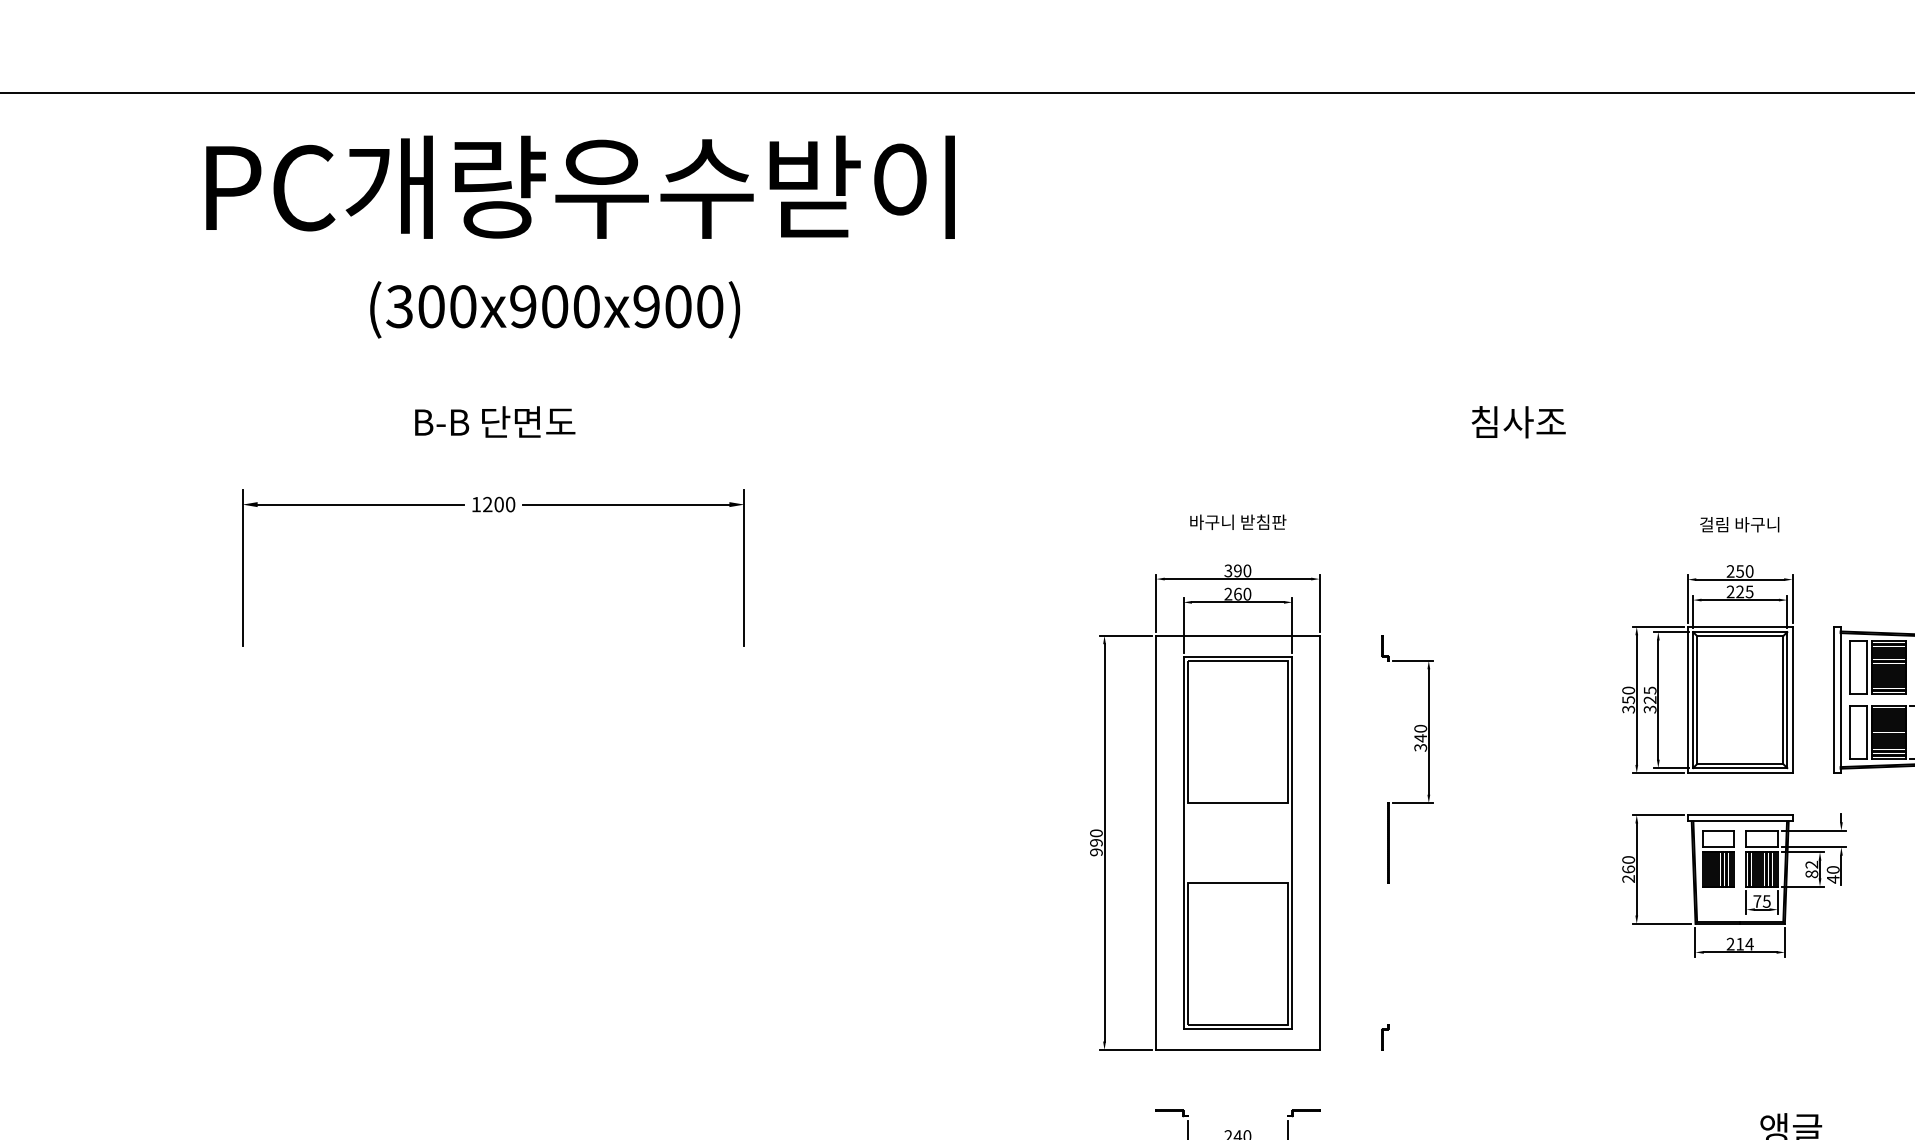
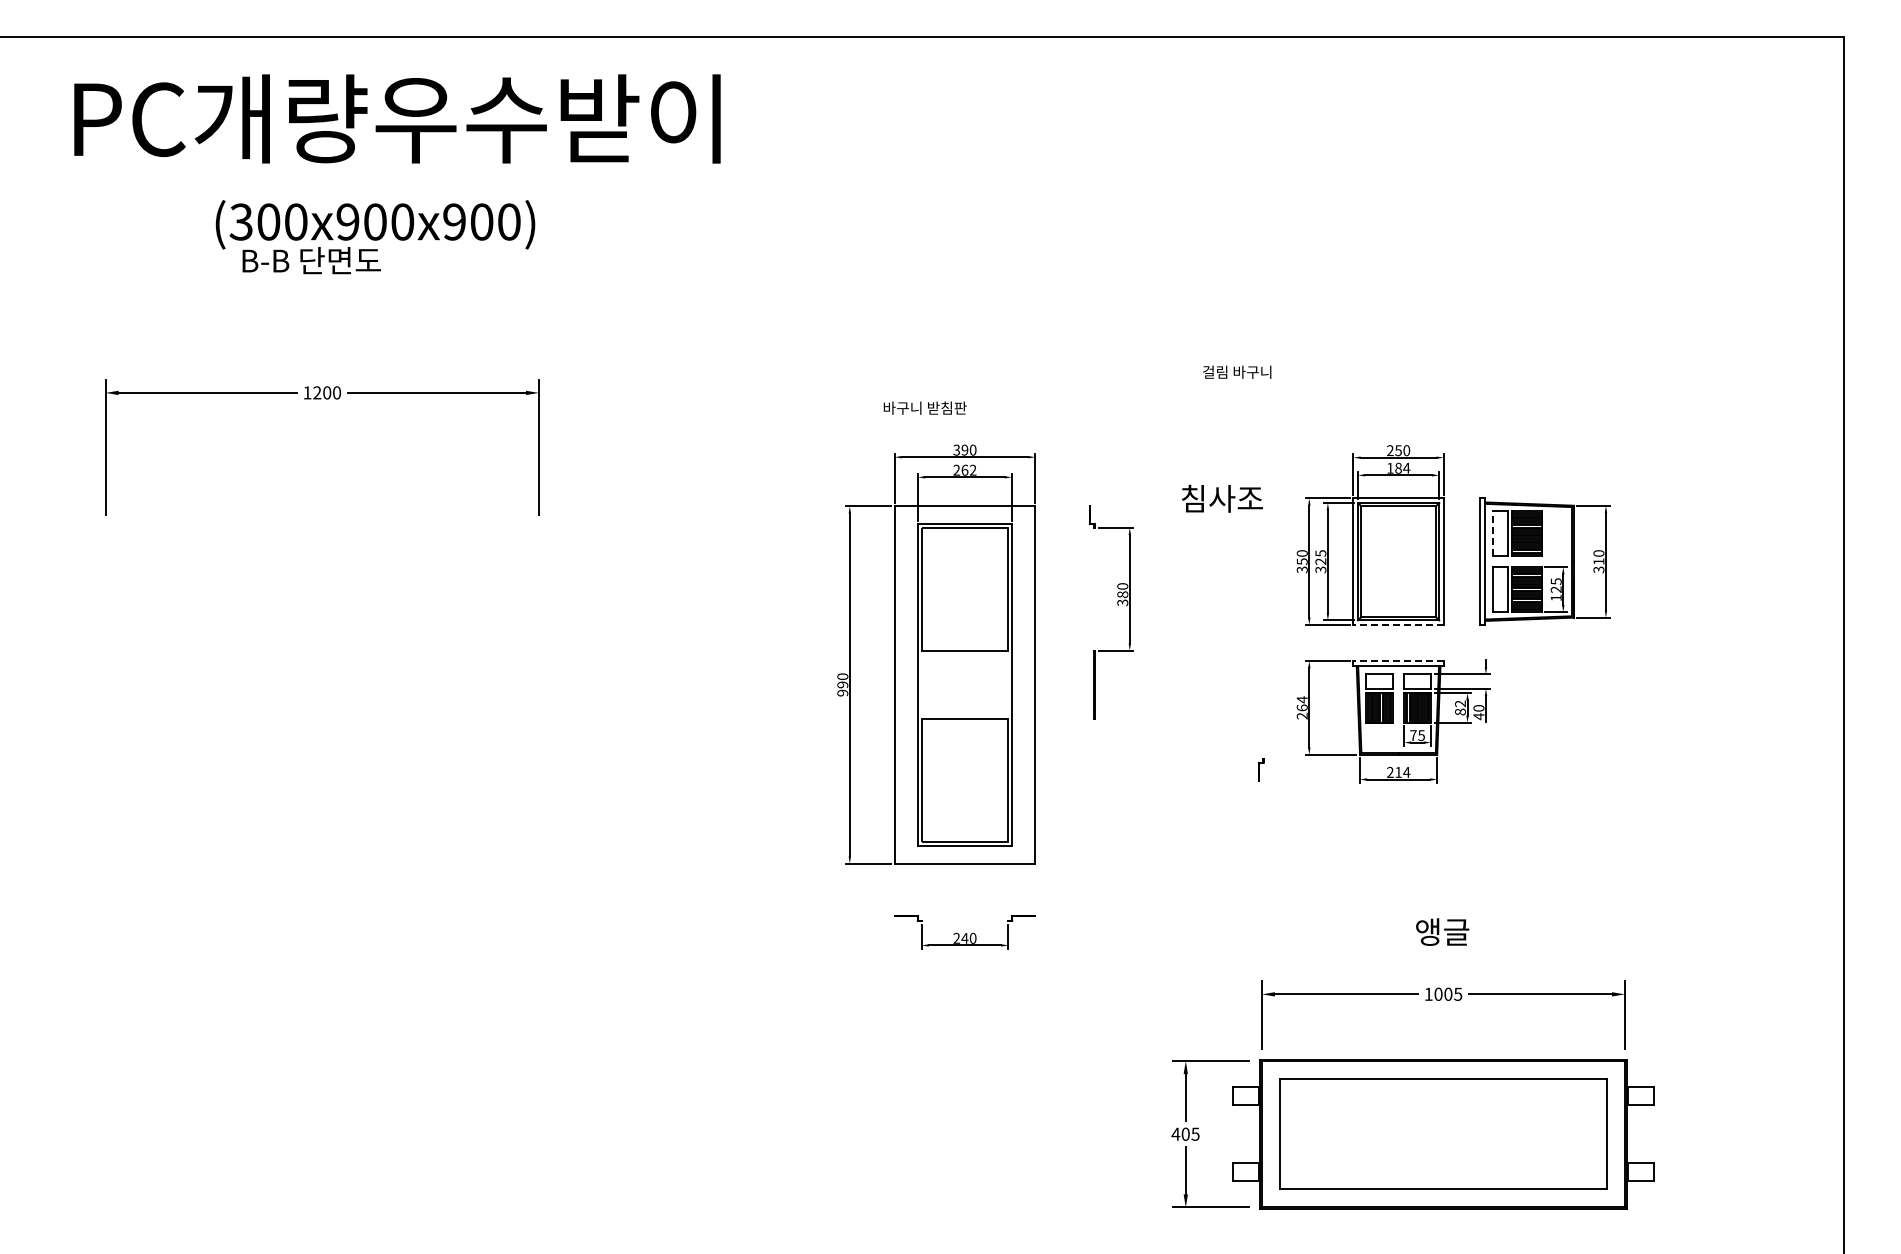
text: (494, 421) -> (311, 260), moved
text: (1518, 421) -> (1222, 498), moved
text: (1237, 521) -> (924, 407), moved
text: (1740, 523) -> (1237, 371), moved
text: (1740, 590) -> (1398, 467), 225 -> 184
text: (1246, 594) -> (972, 470), 260 -> 262
line: (1850, 667) -> (1493, 533), solid -> dashed
text: (1420, 738) -> (1122, 594), 340 -> 380
line: (1740, 772) -> (1398, 624), solid -> dashed
line: (1740, 815) -> (1398, 661), solid -> dashed
text: (1627, 859) -> (1301, 699), 260 -> 264
part: (1384, 1036) -> (1260, 769), moved

